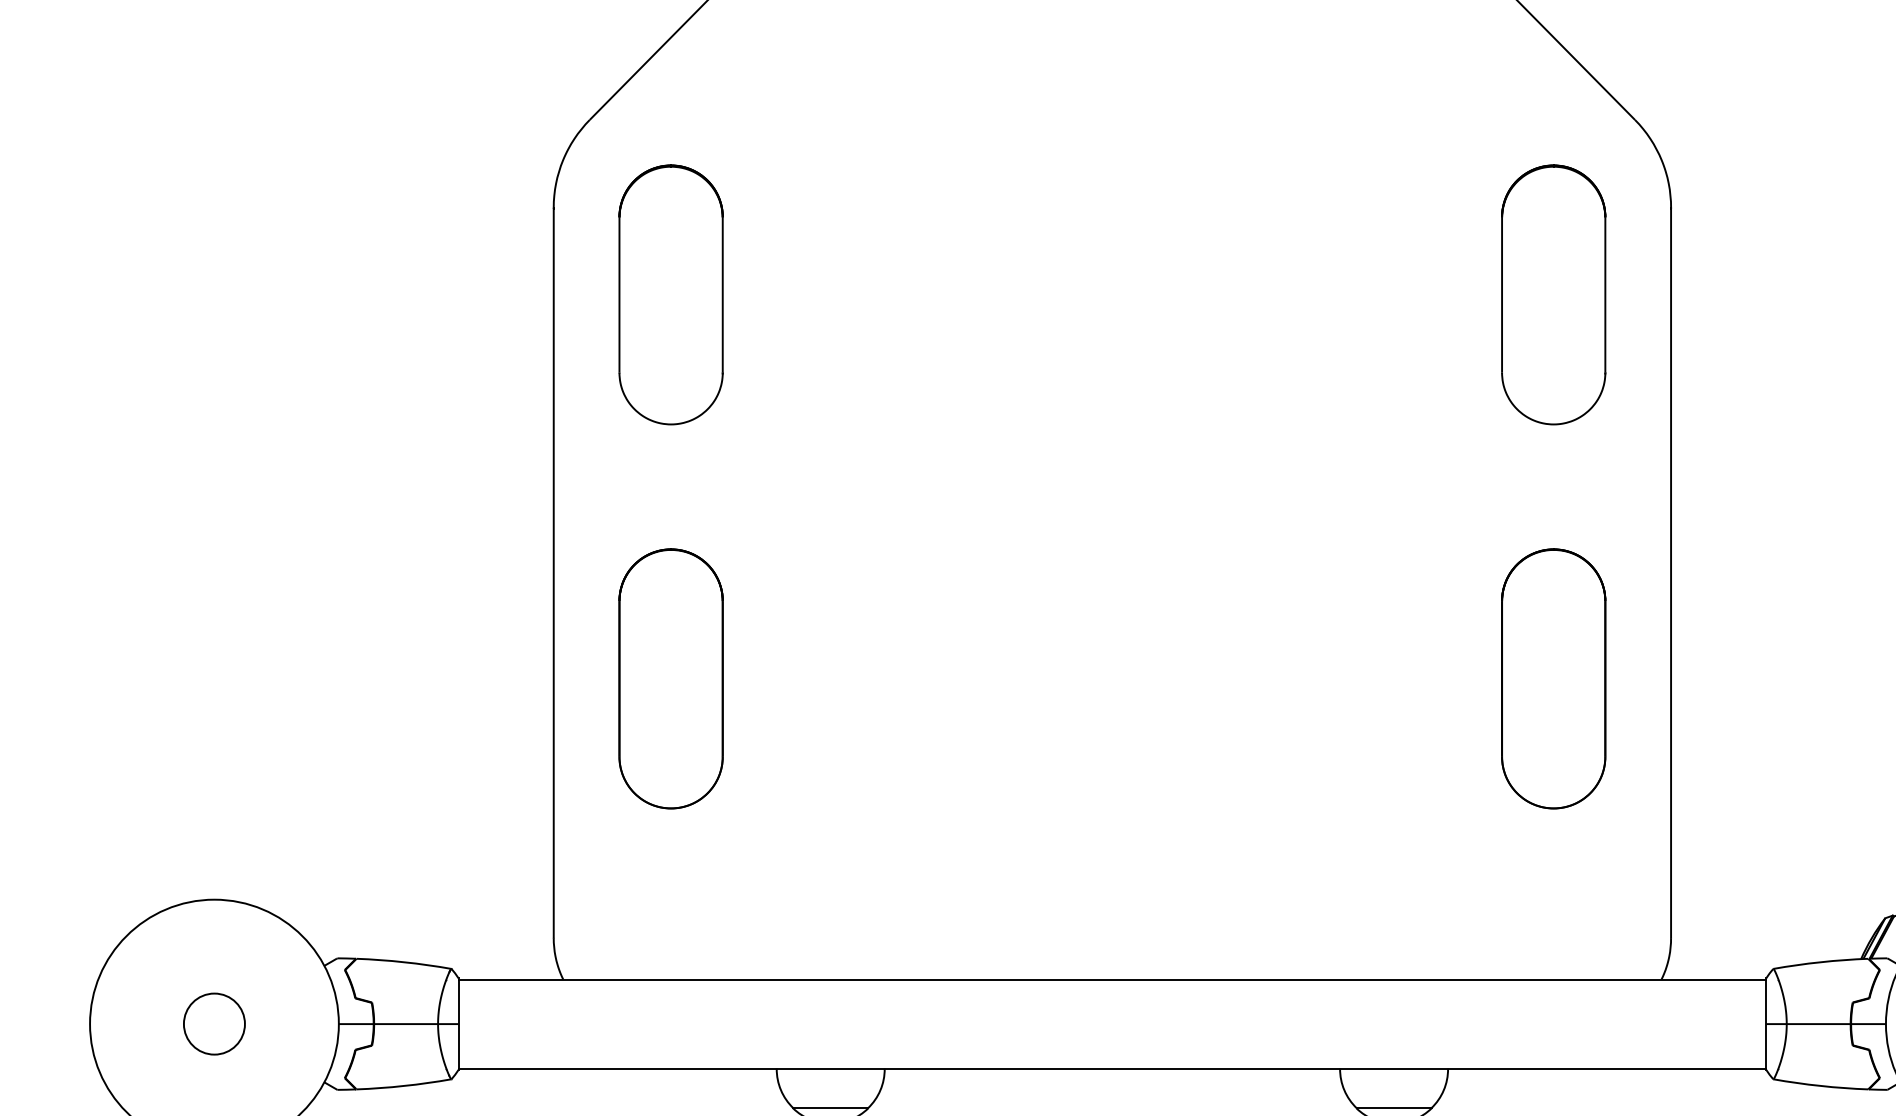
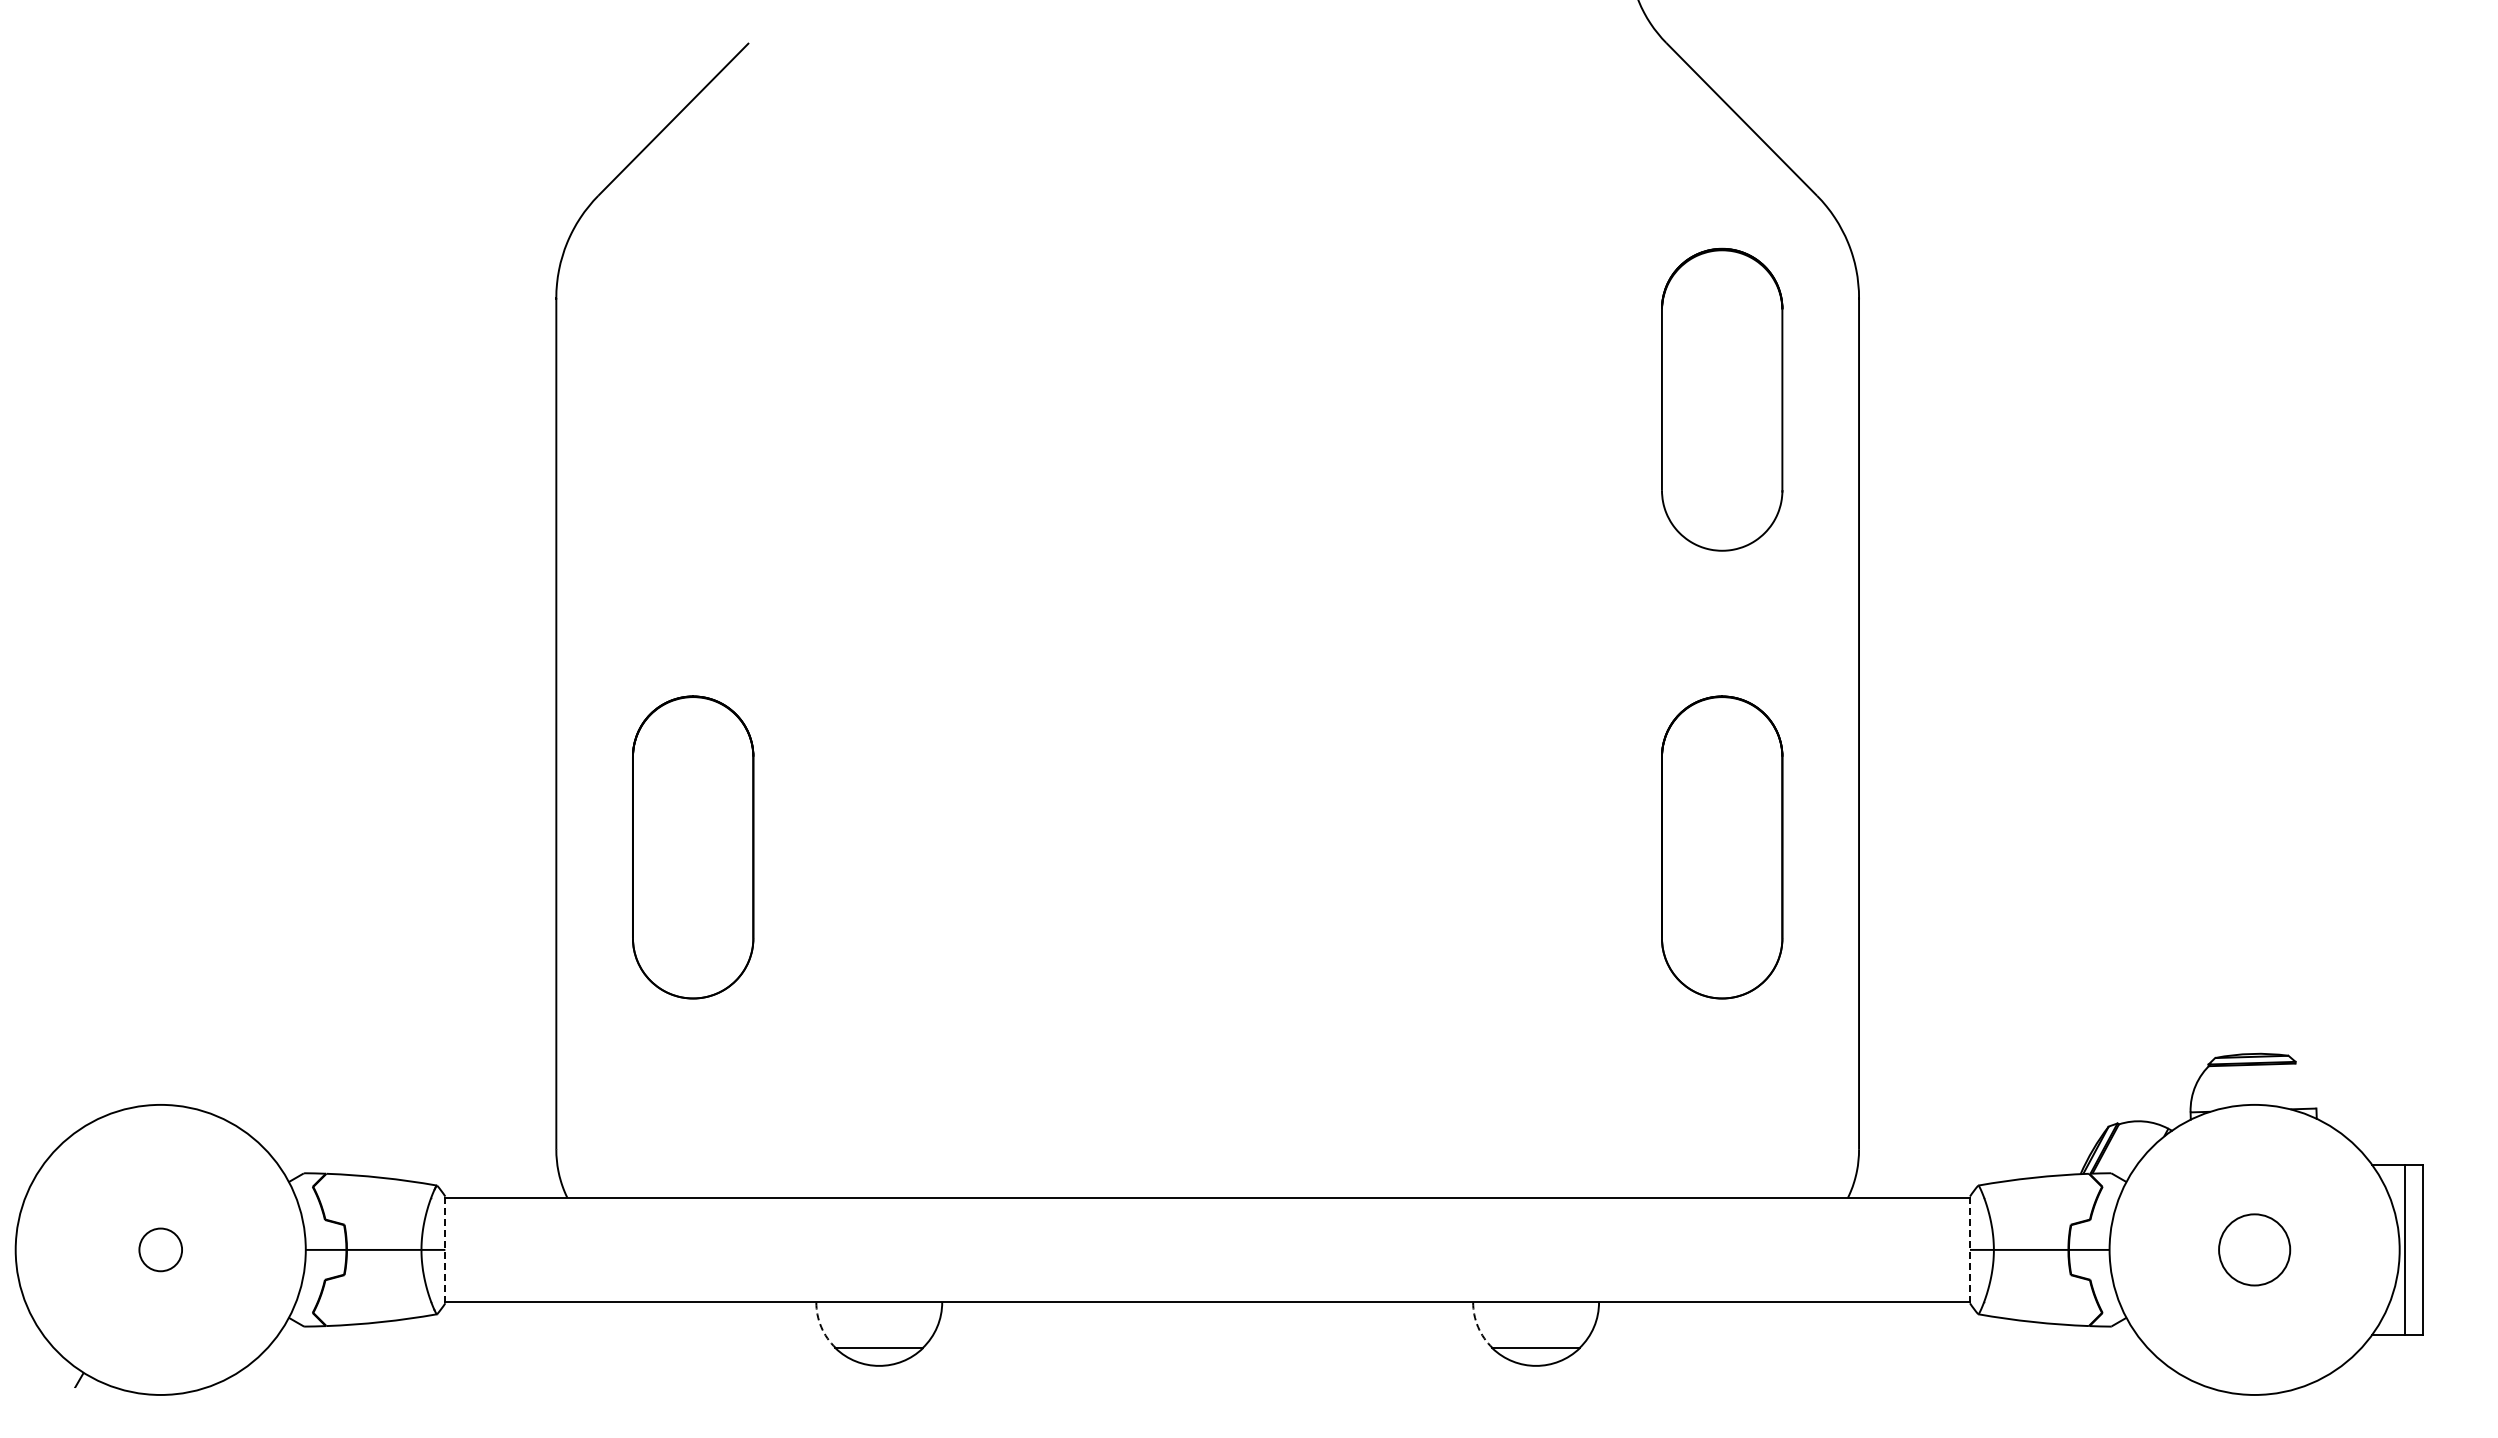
part: (671, 294) -> (693, 399), removed
circle: (214, 1023) -> (160, 1249), size x0.6
line: (458, 1023) -> (445, 1249), solid -> dashed
line: (1766, 1024) -> (1970, 1250), solid -> dashed
arc: (781, 1090) -> (821, 1327), solid -> dashed
arc: (1344, 1090) -> (1478, 1327), solid -> dashed

